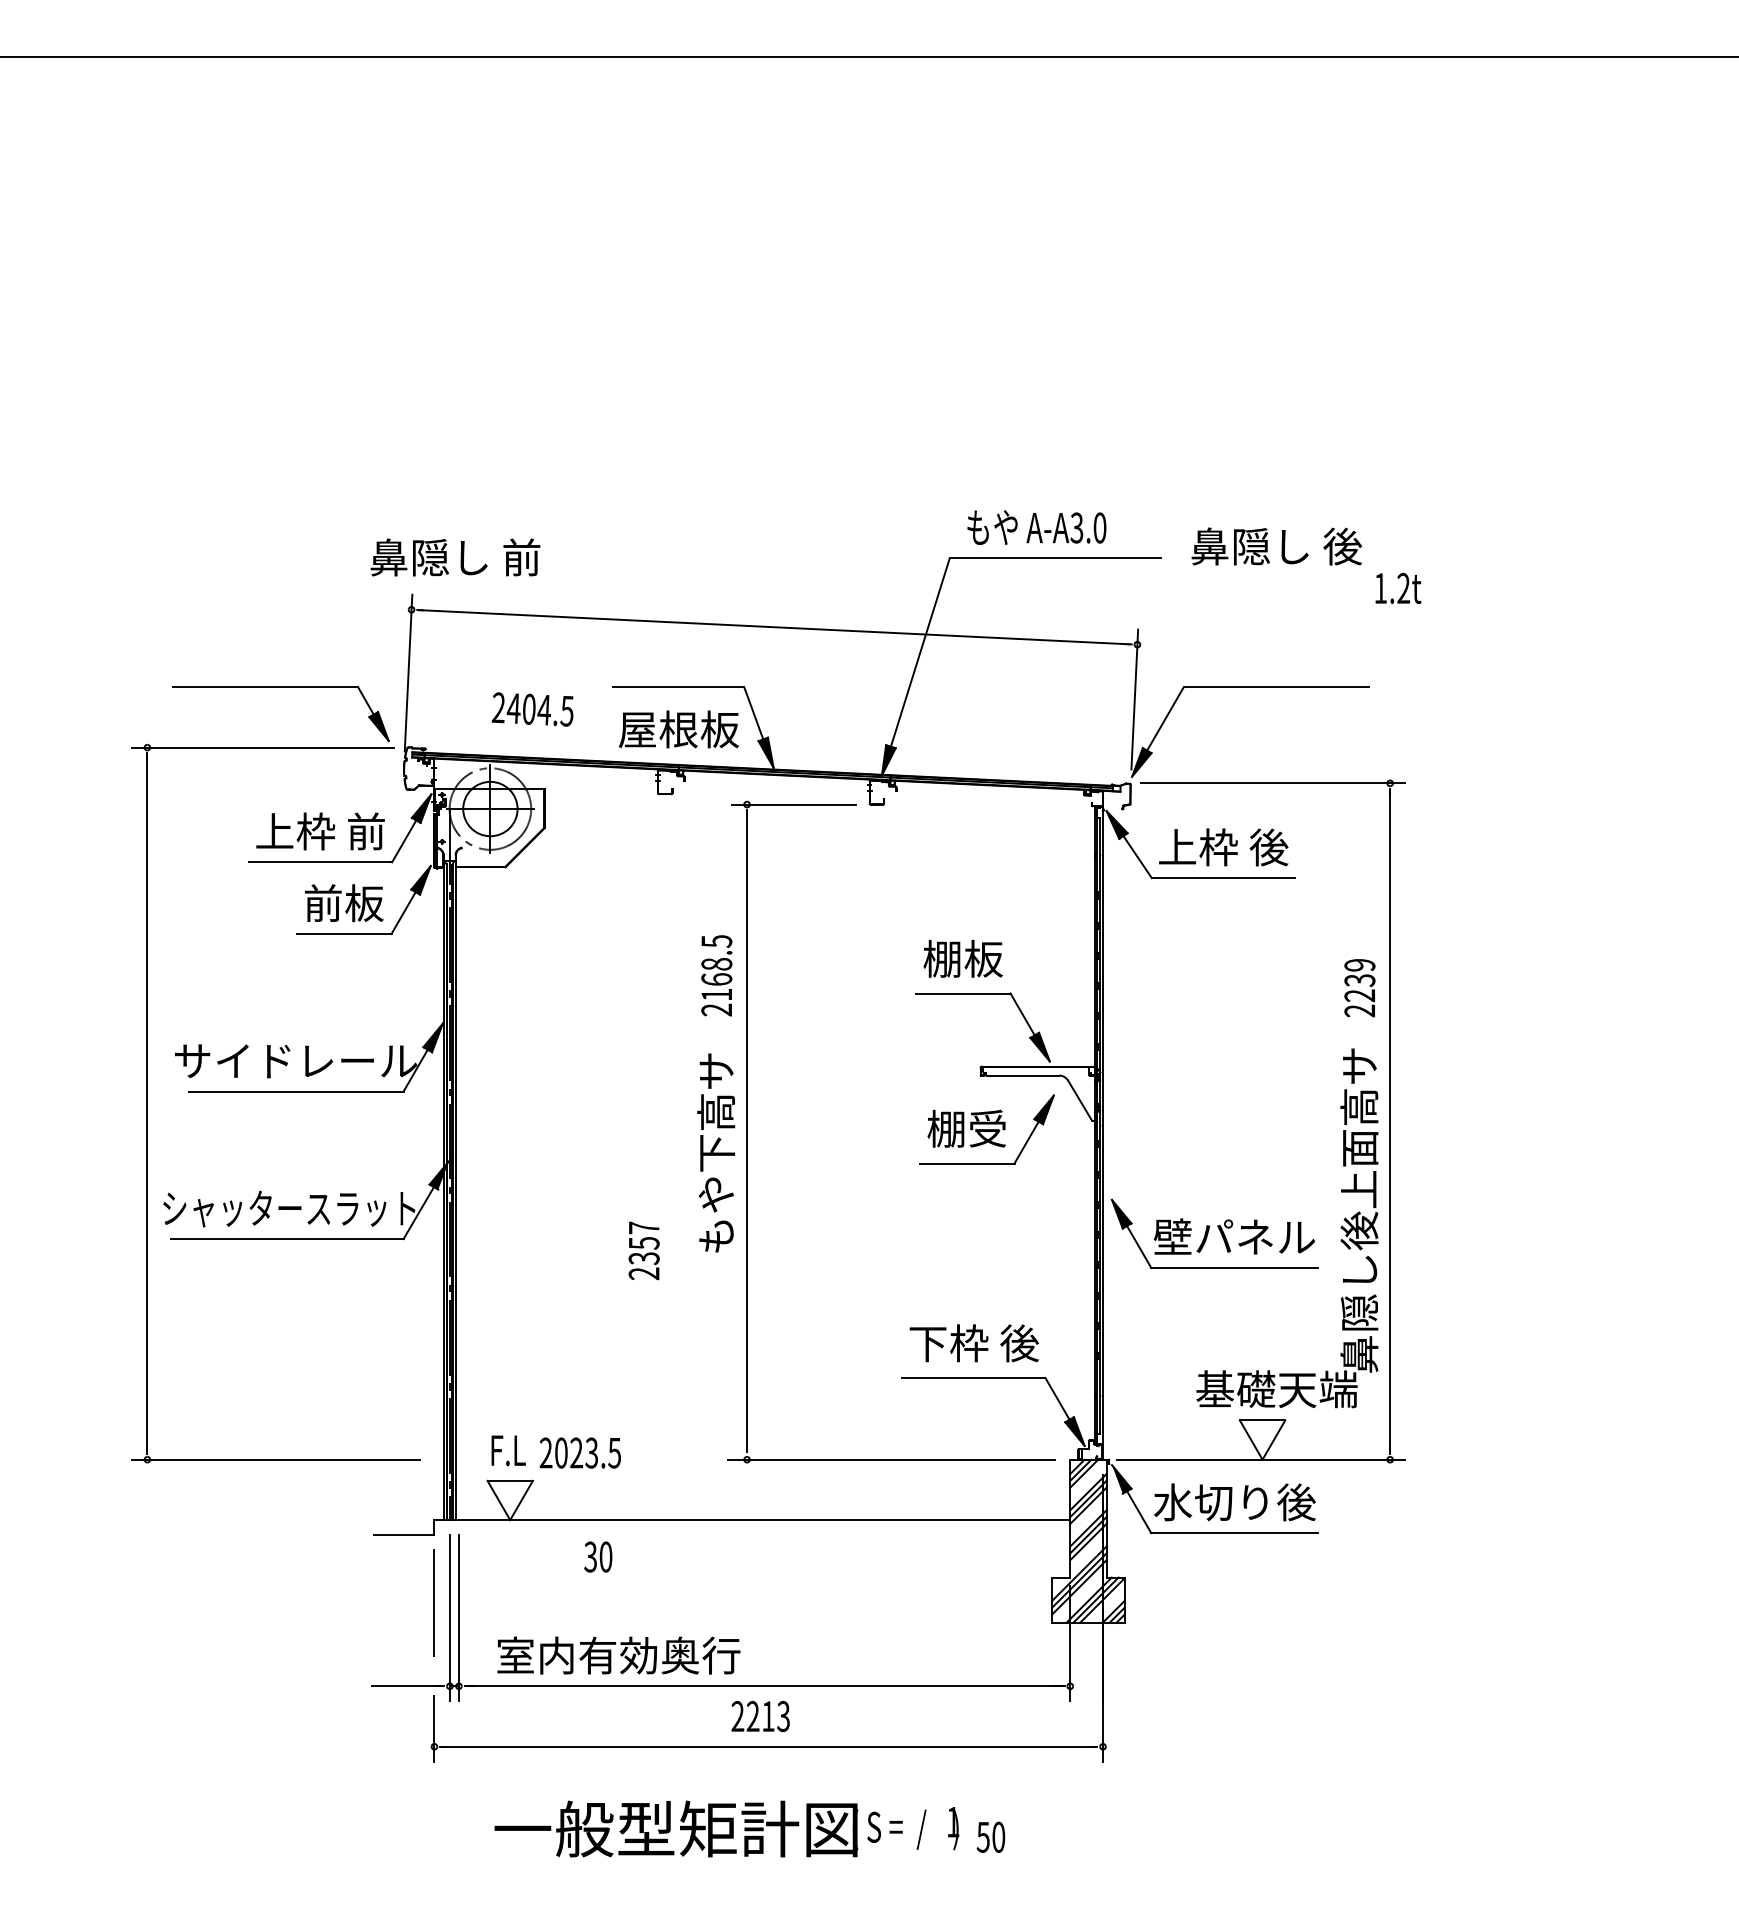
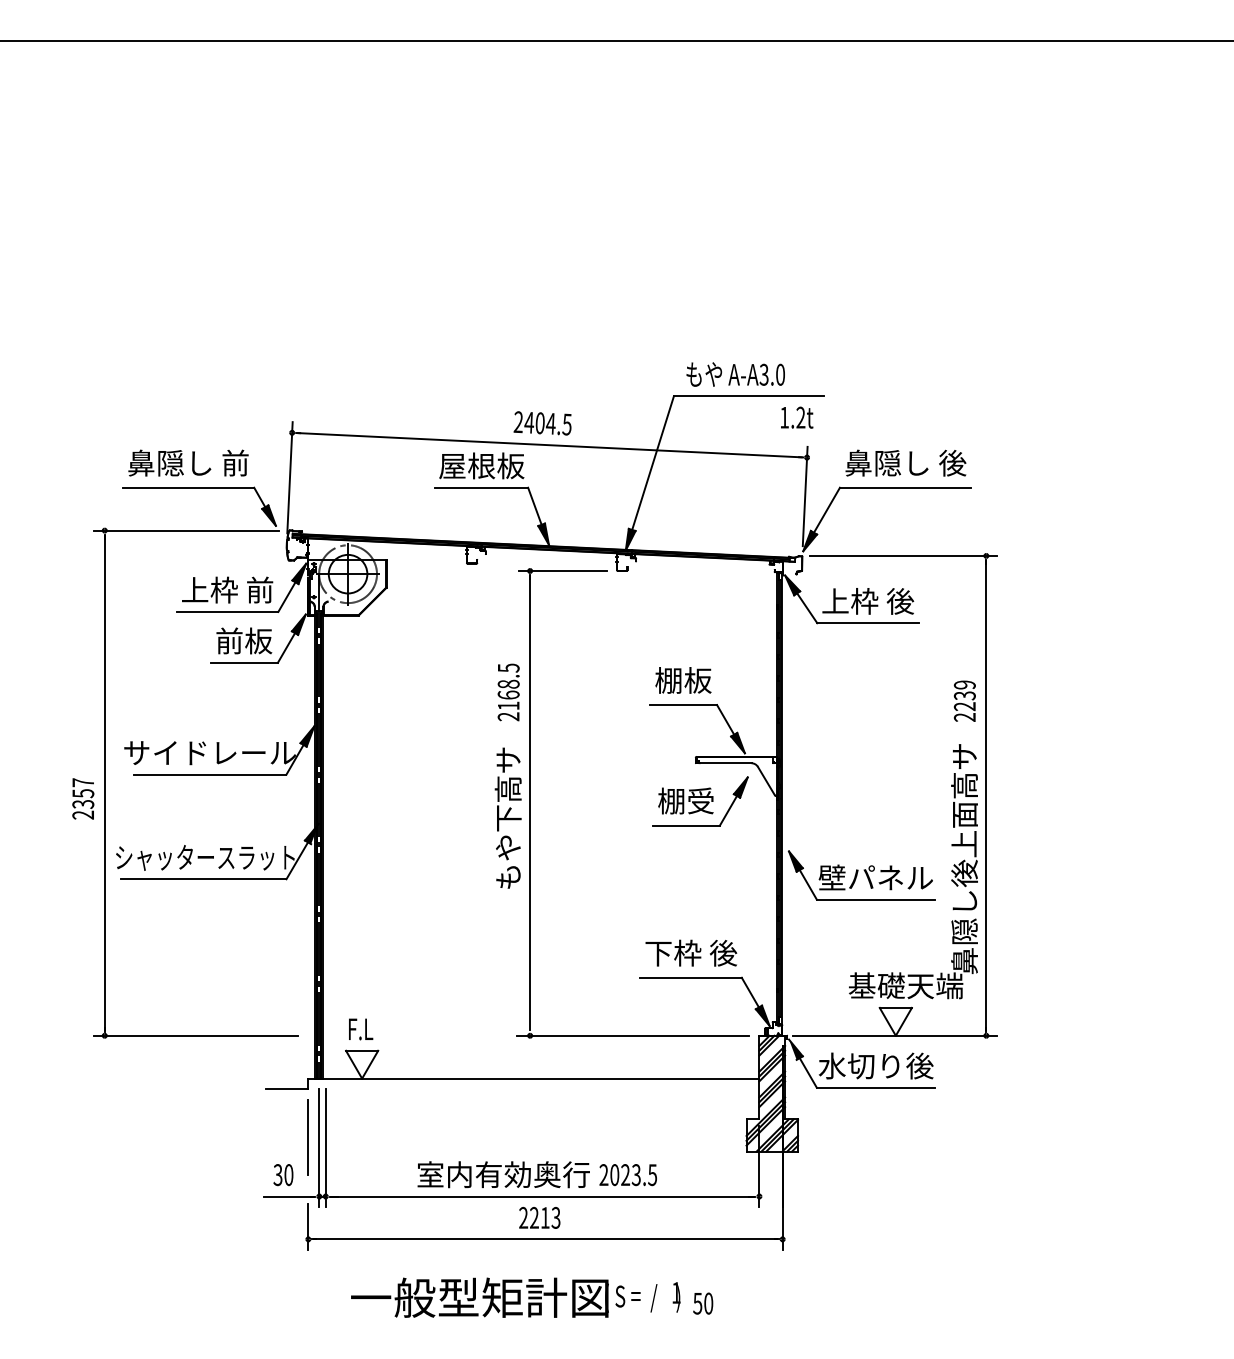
text: (1276, 546) -> (905, 463), moved
text: (455, 557) -> (188, 463), moved
text: (1398, 587) -> (797, 417), moved
text: (532, 709) -> (542, 423), moved
text: (678, 729) -> (481, 465), moved
text: (643, 1250) -> (82, 798), moved
text: (579, 1452) -> (627, 1174), moved
text: (598, 1556) -> (283, 1174), moved
text: (618, 1655) -> (503, 1174), moved

